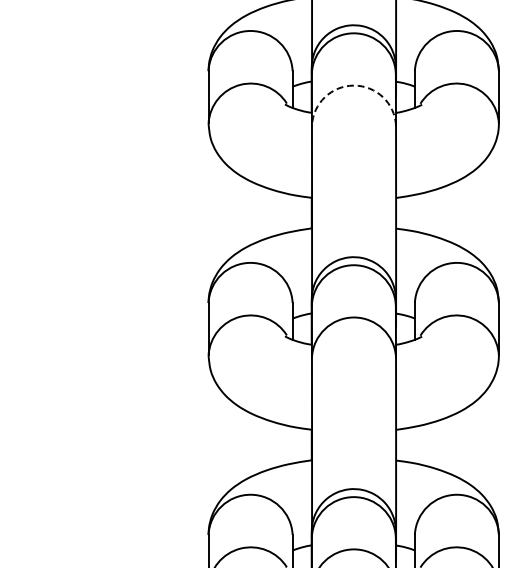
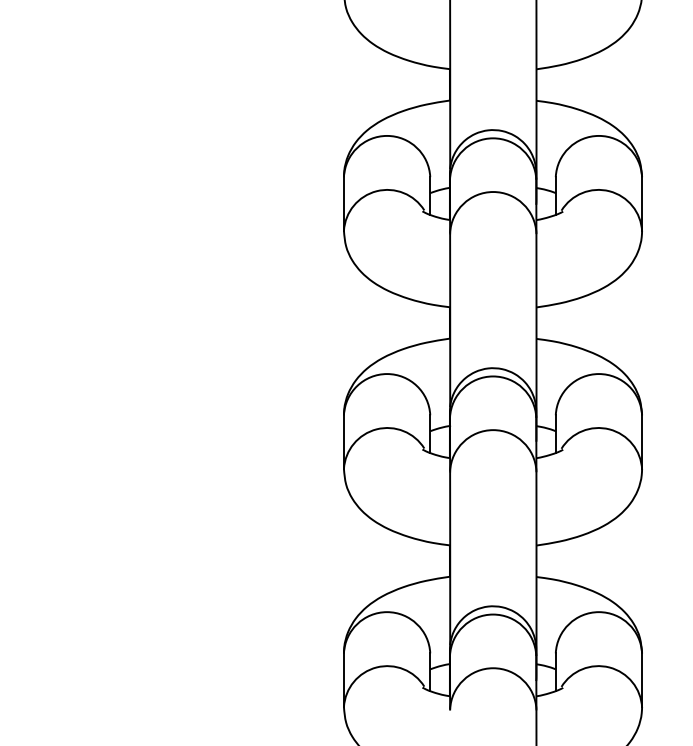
arc: (354, 86) -> (493, 192), dashed -> solid

